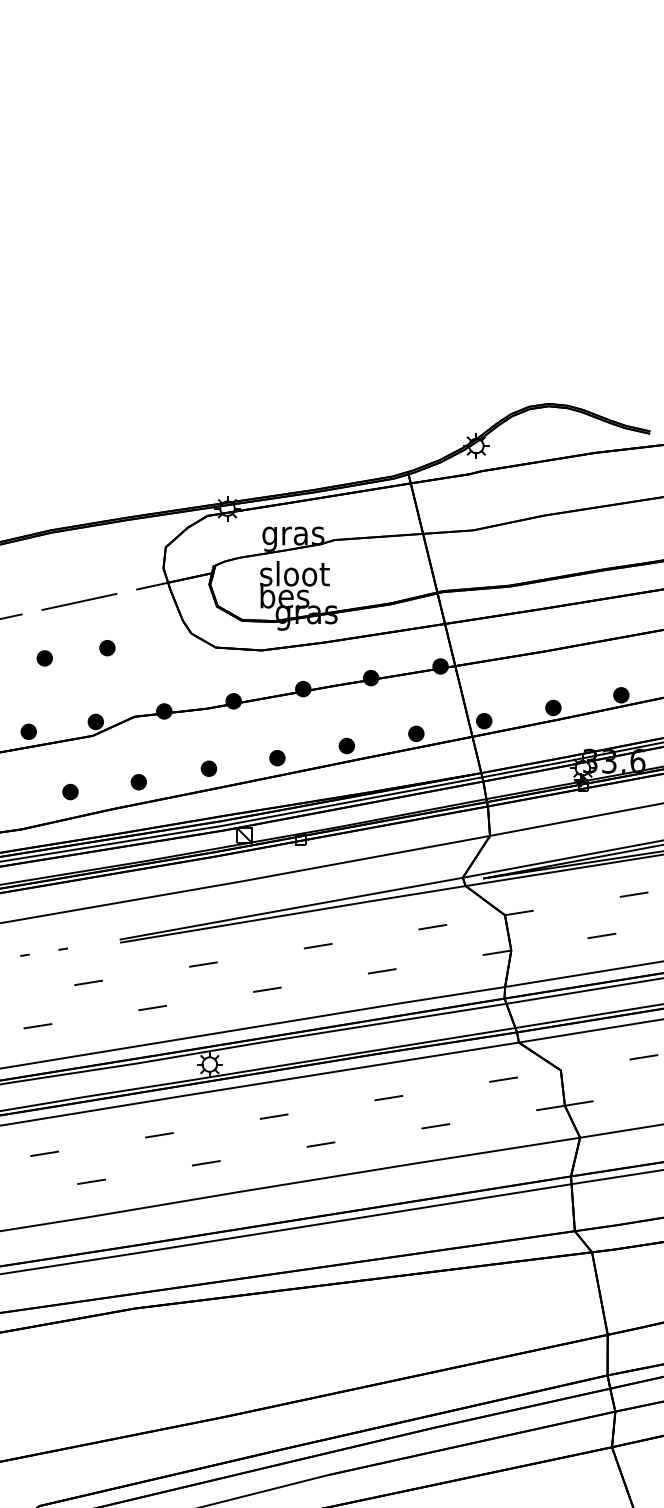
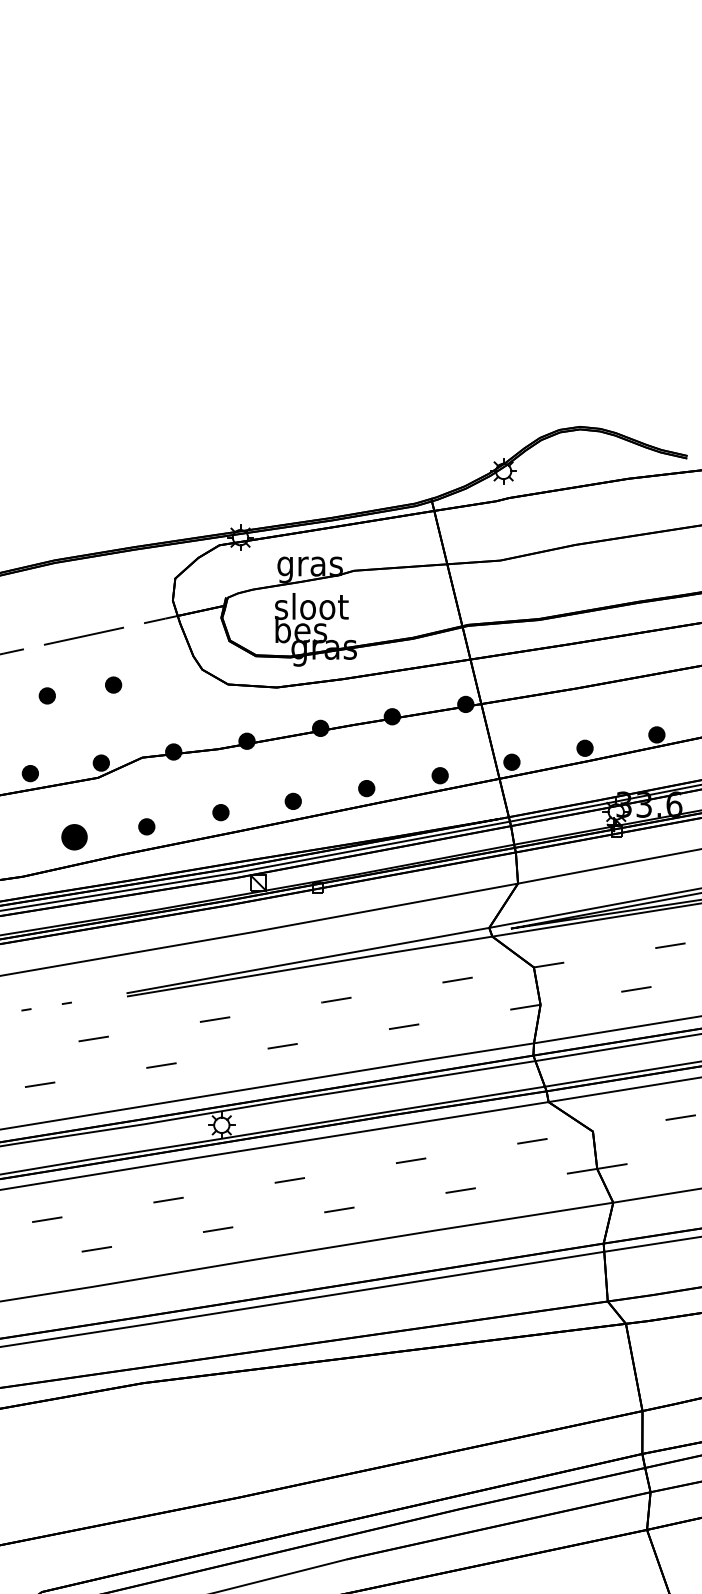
part: (70, 791) -> (74, 836), size x1.6

